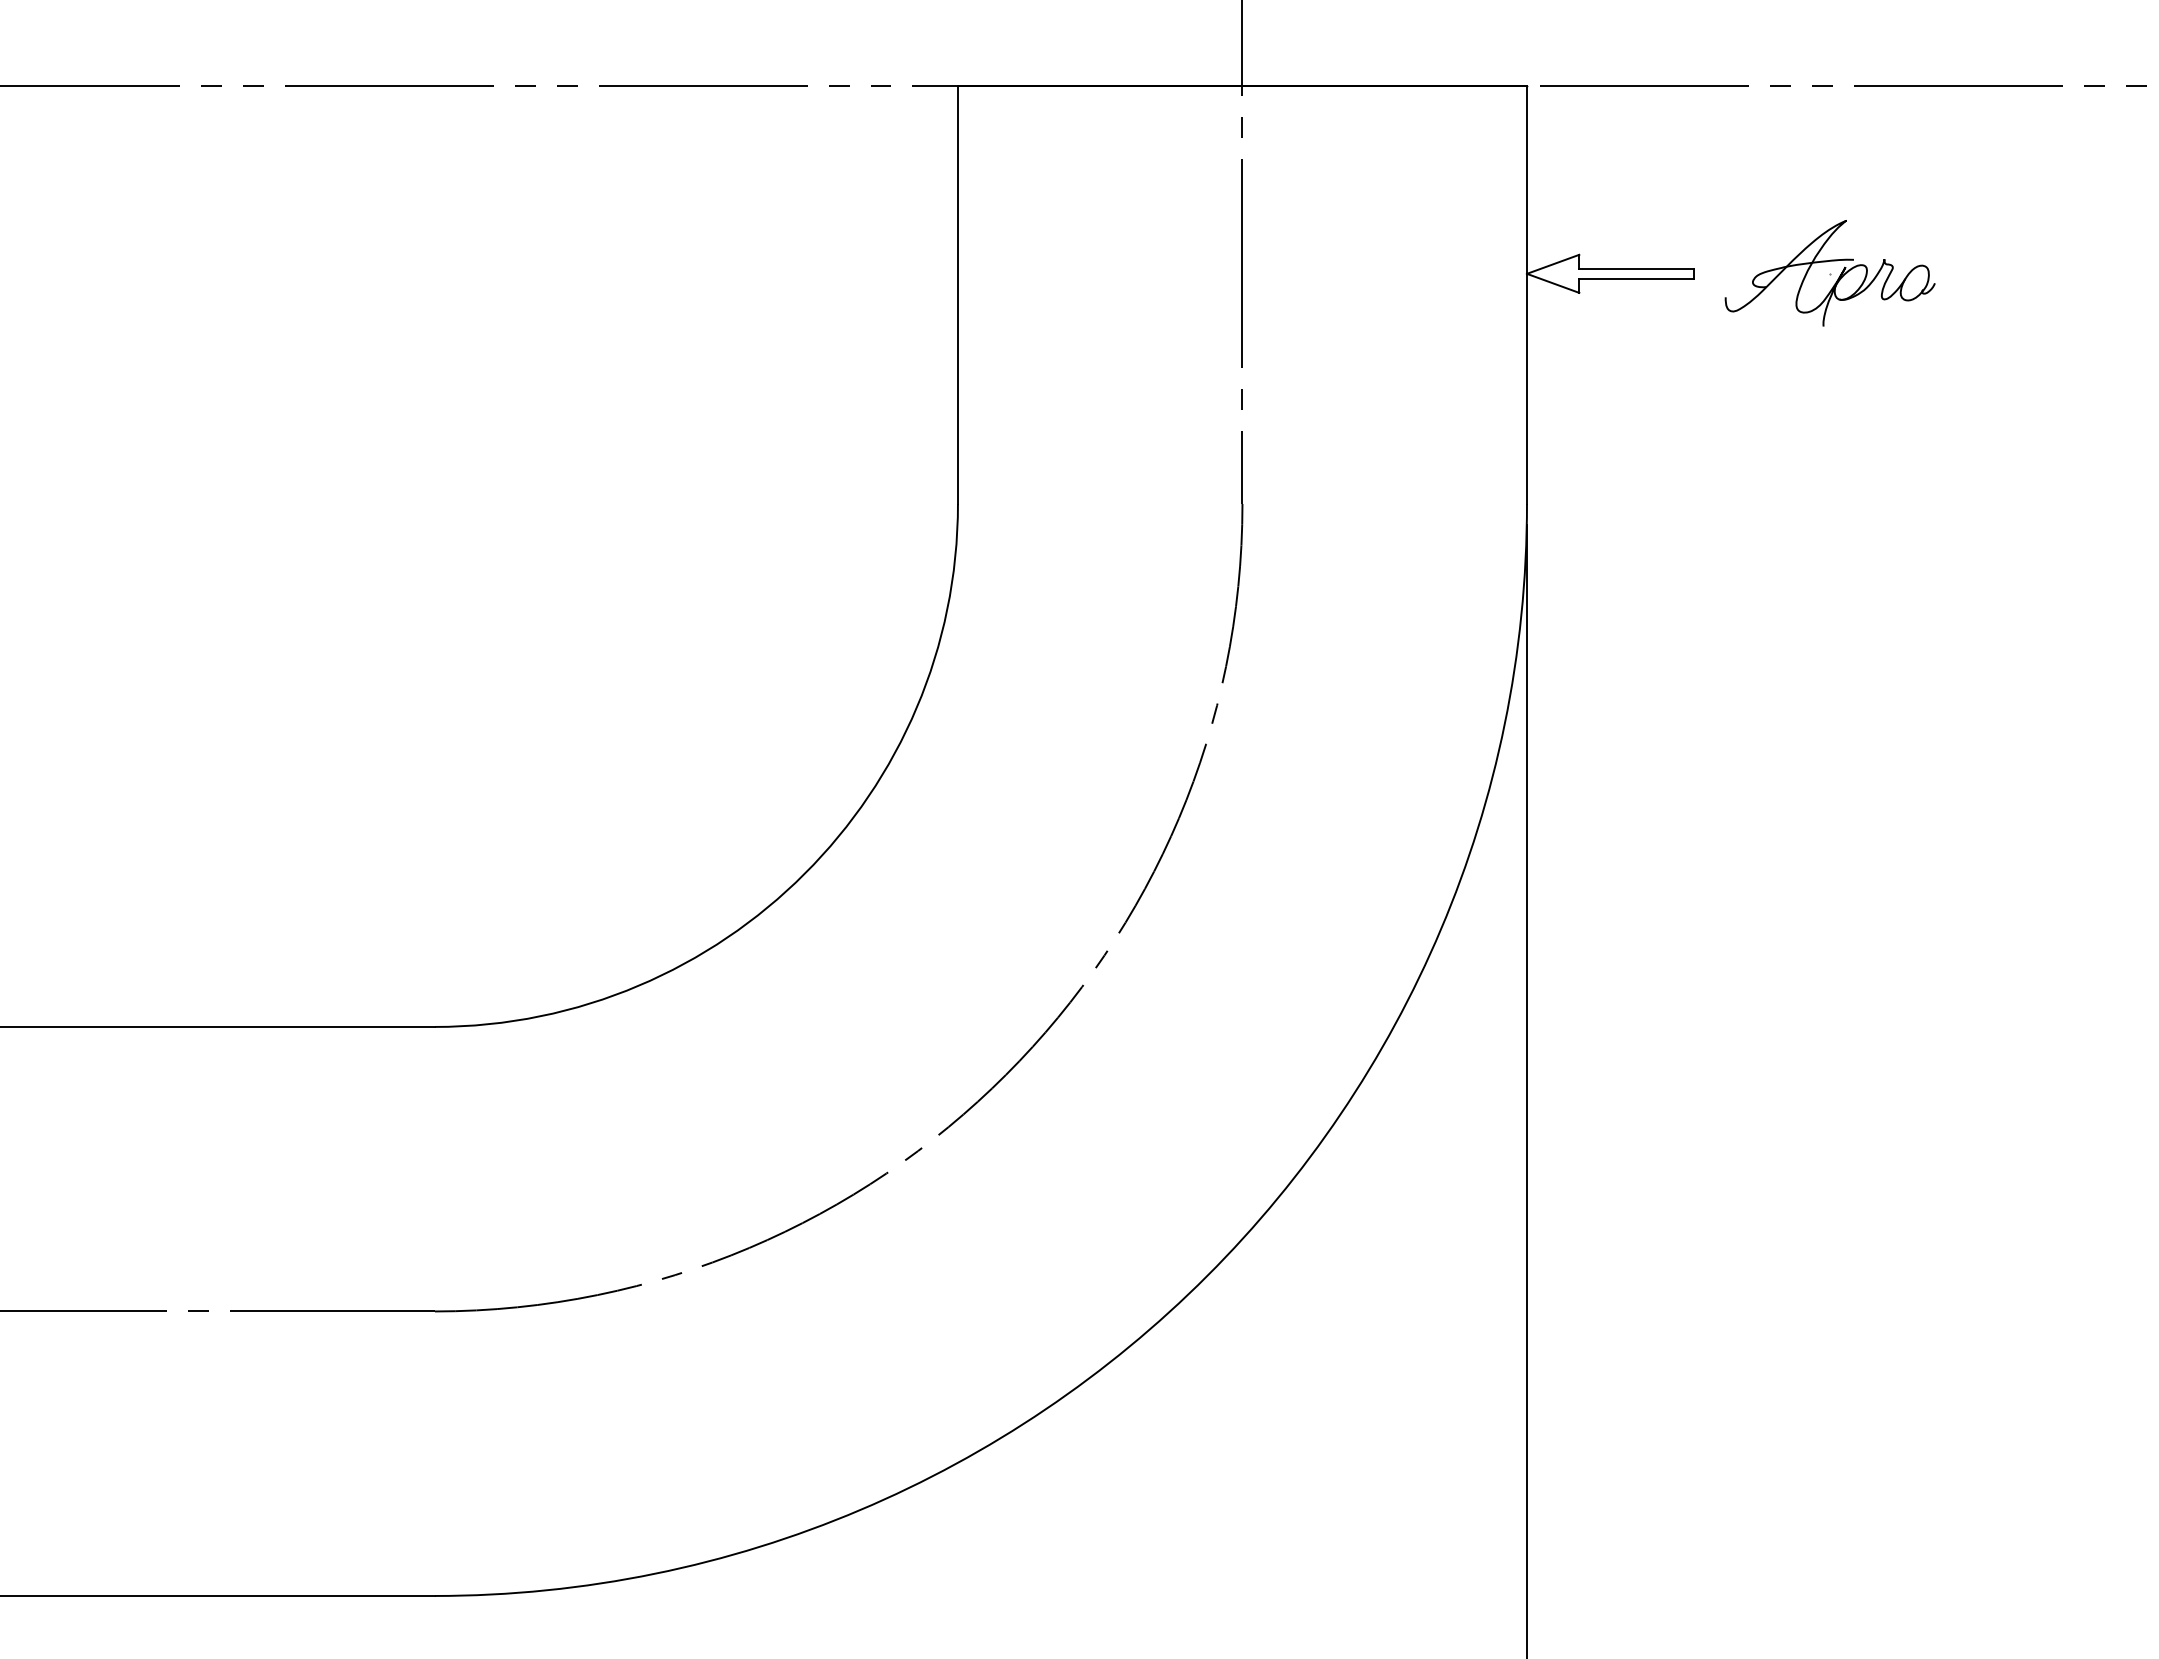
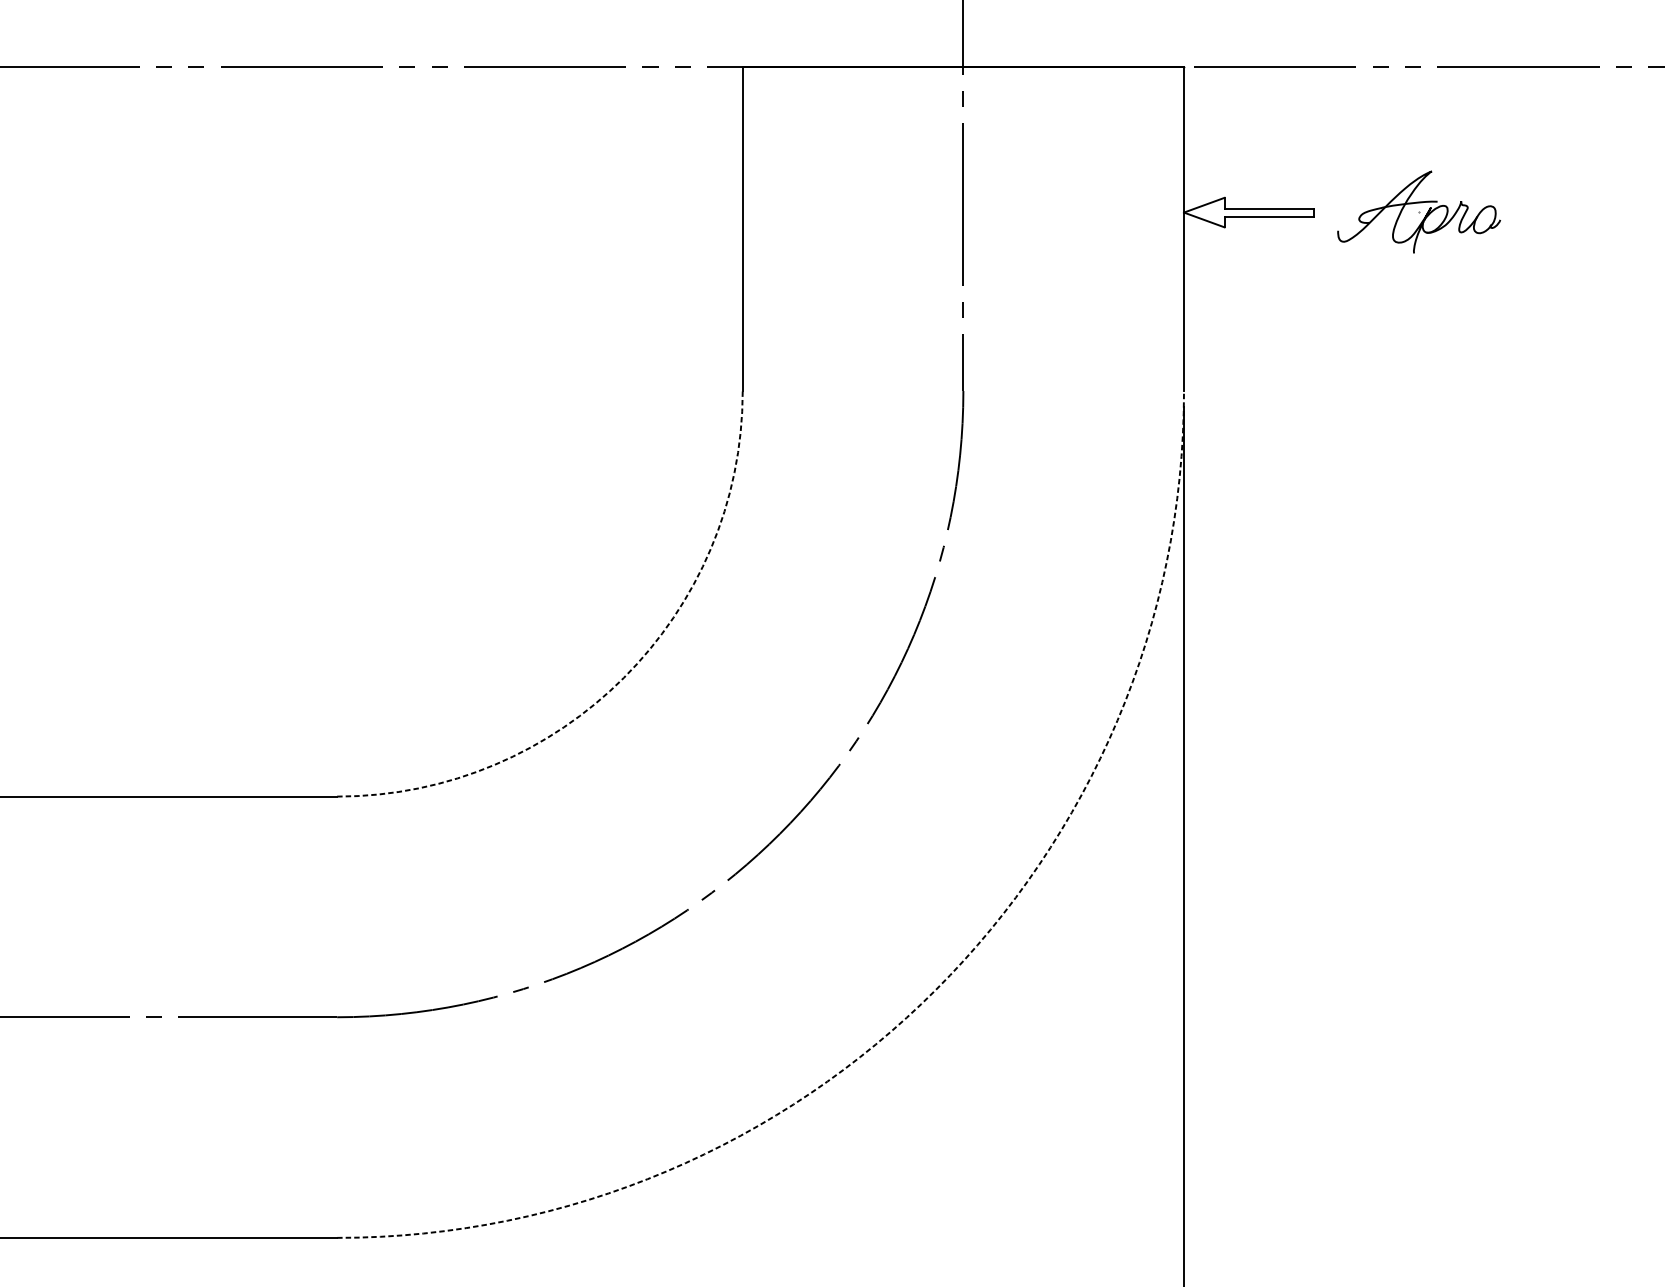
arc: (804, 873) -> (623, 677), solid -> dashed
arc: (1207, 1276) -> (936, 990), solid -> dashed

